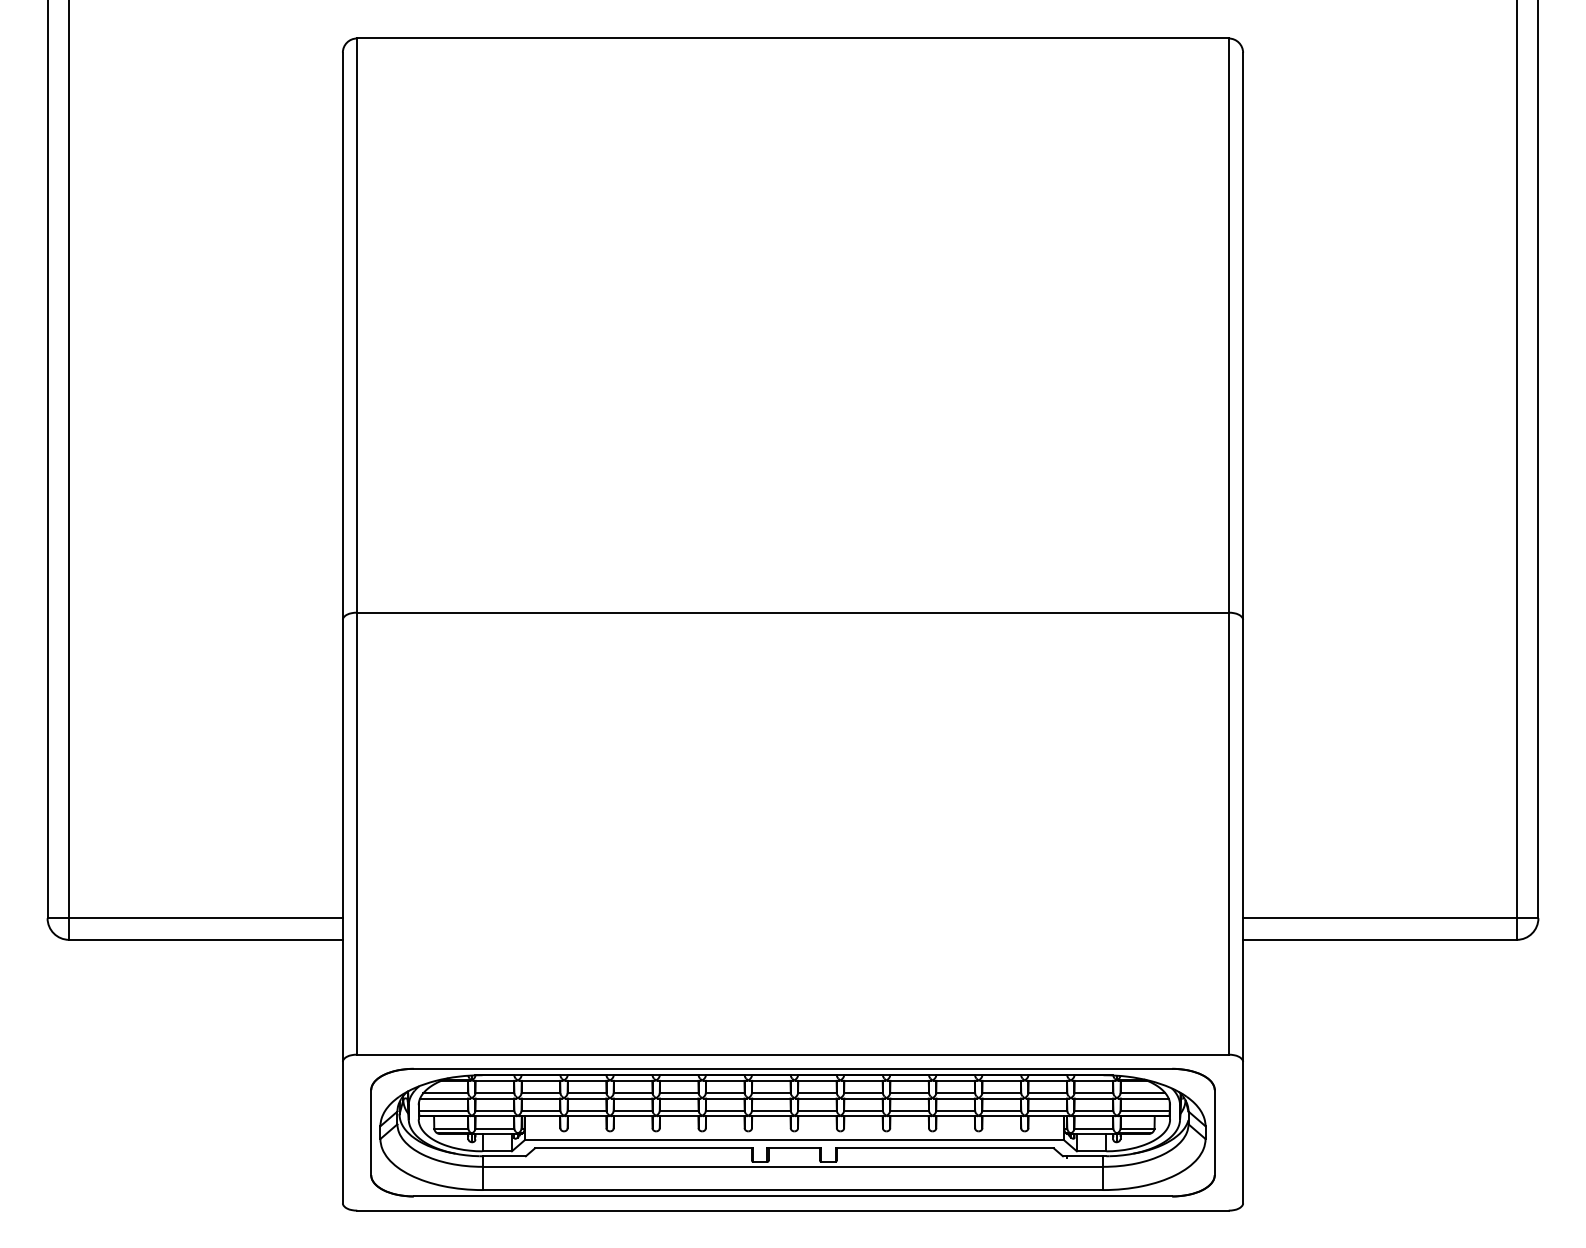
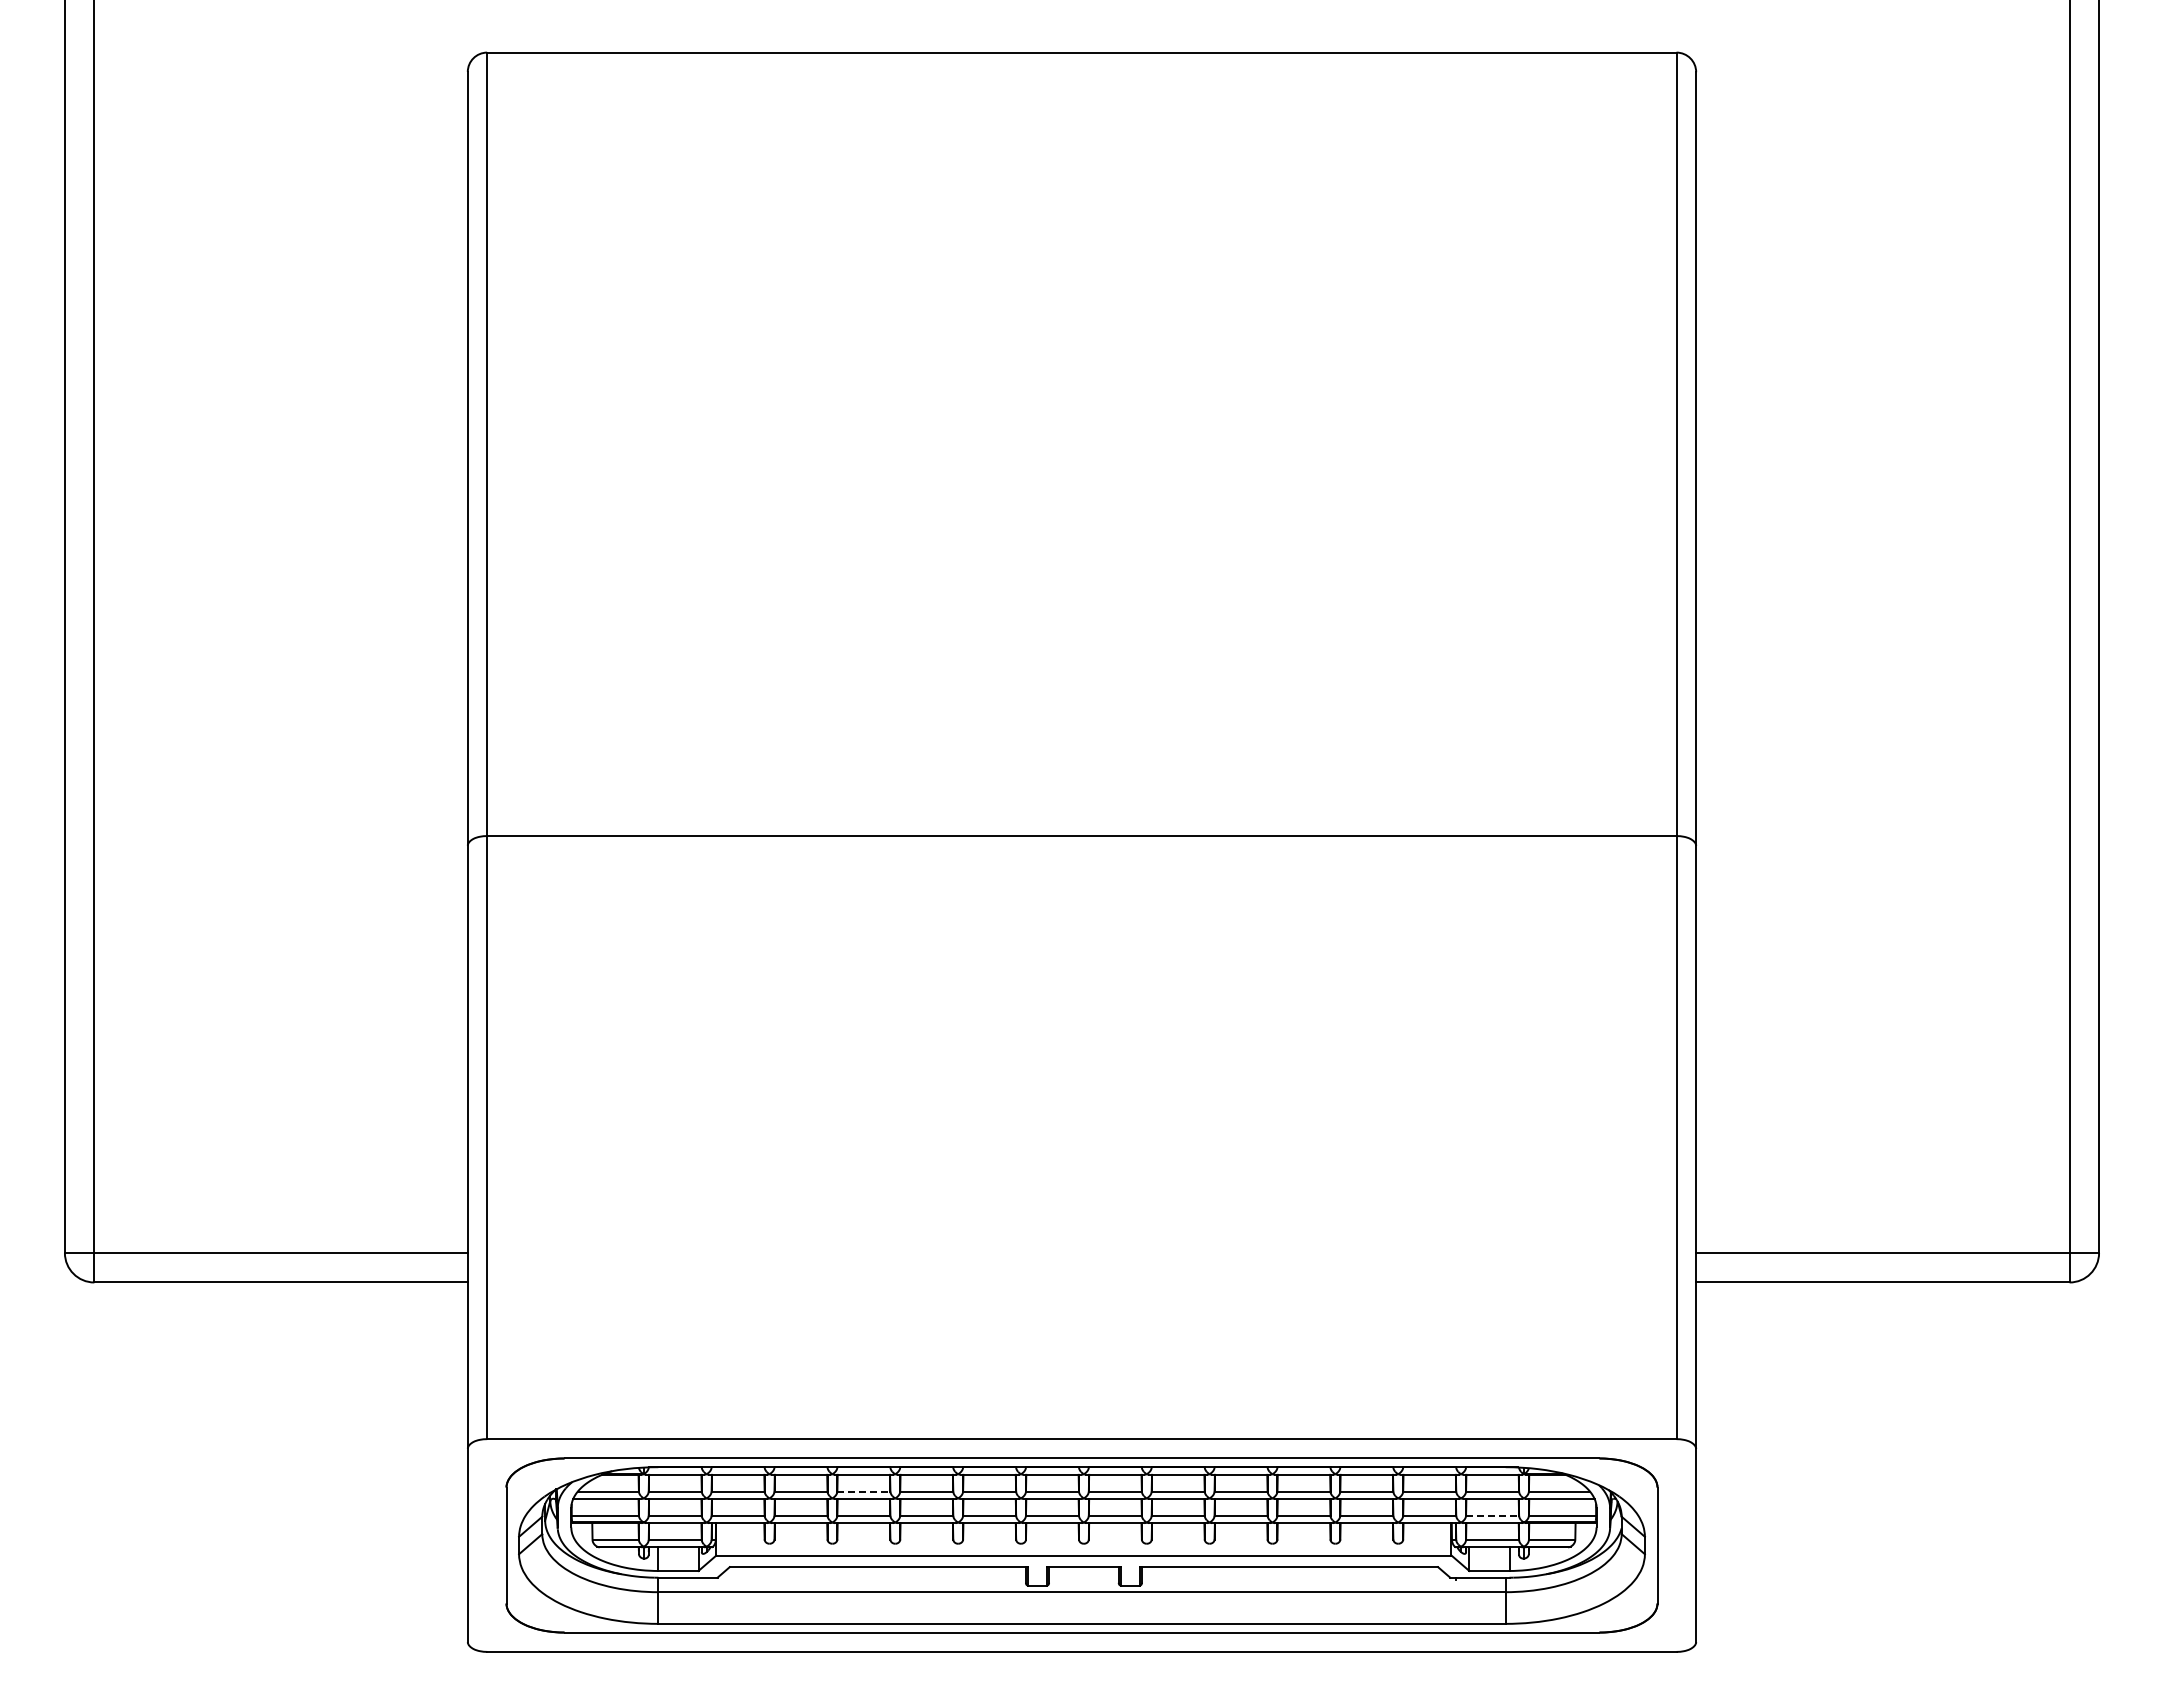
line: (632, 1093) -> (863, 1491), solid -> dashed
line: (1093, 1110) -> (1492, 1515), solid -> dashed

